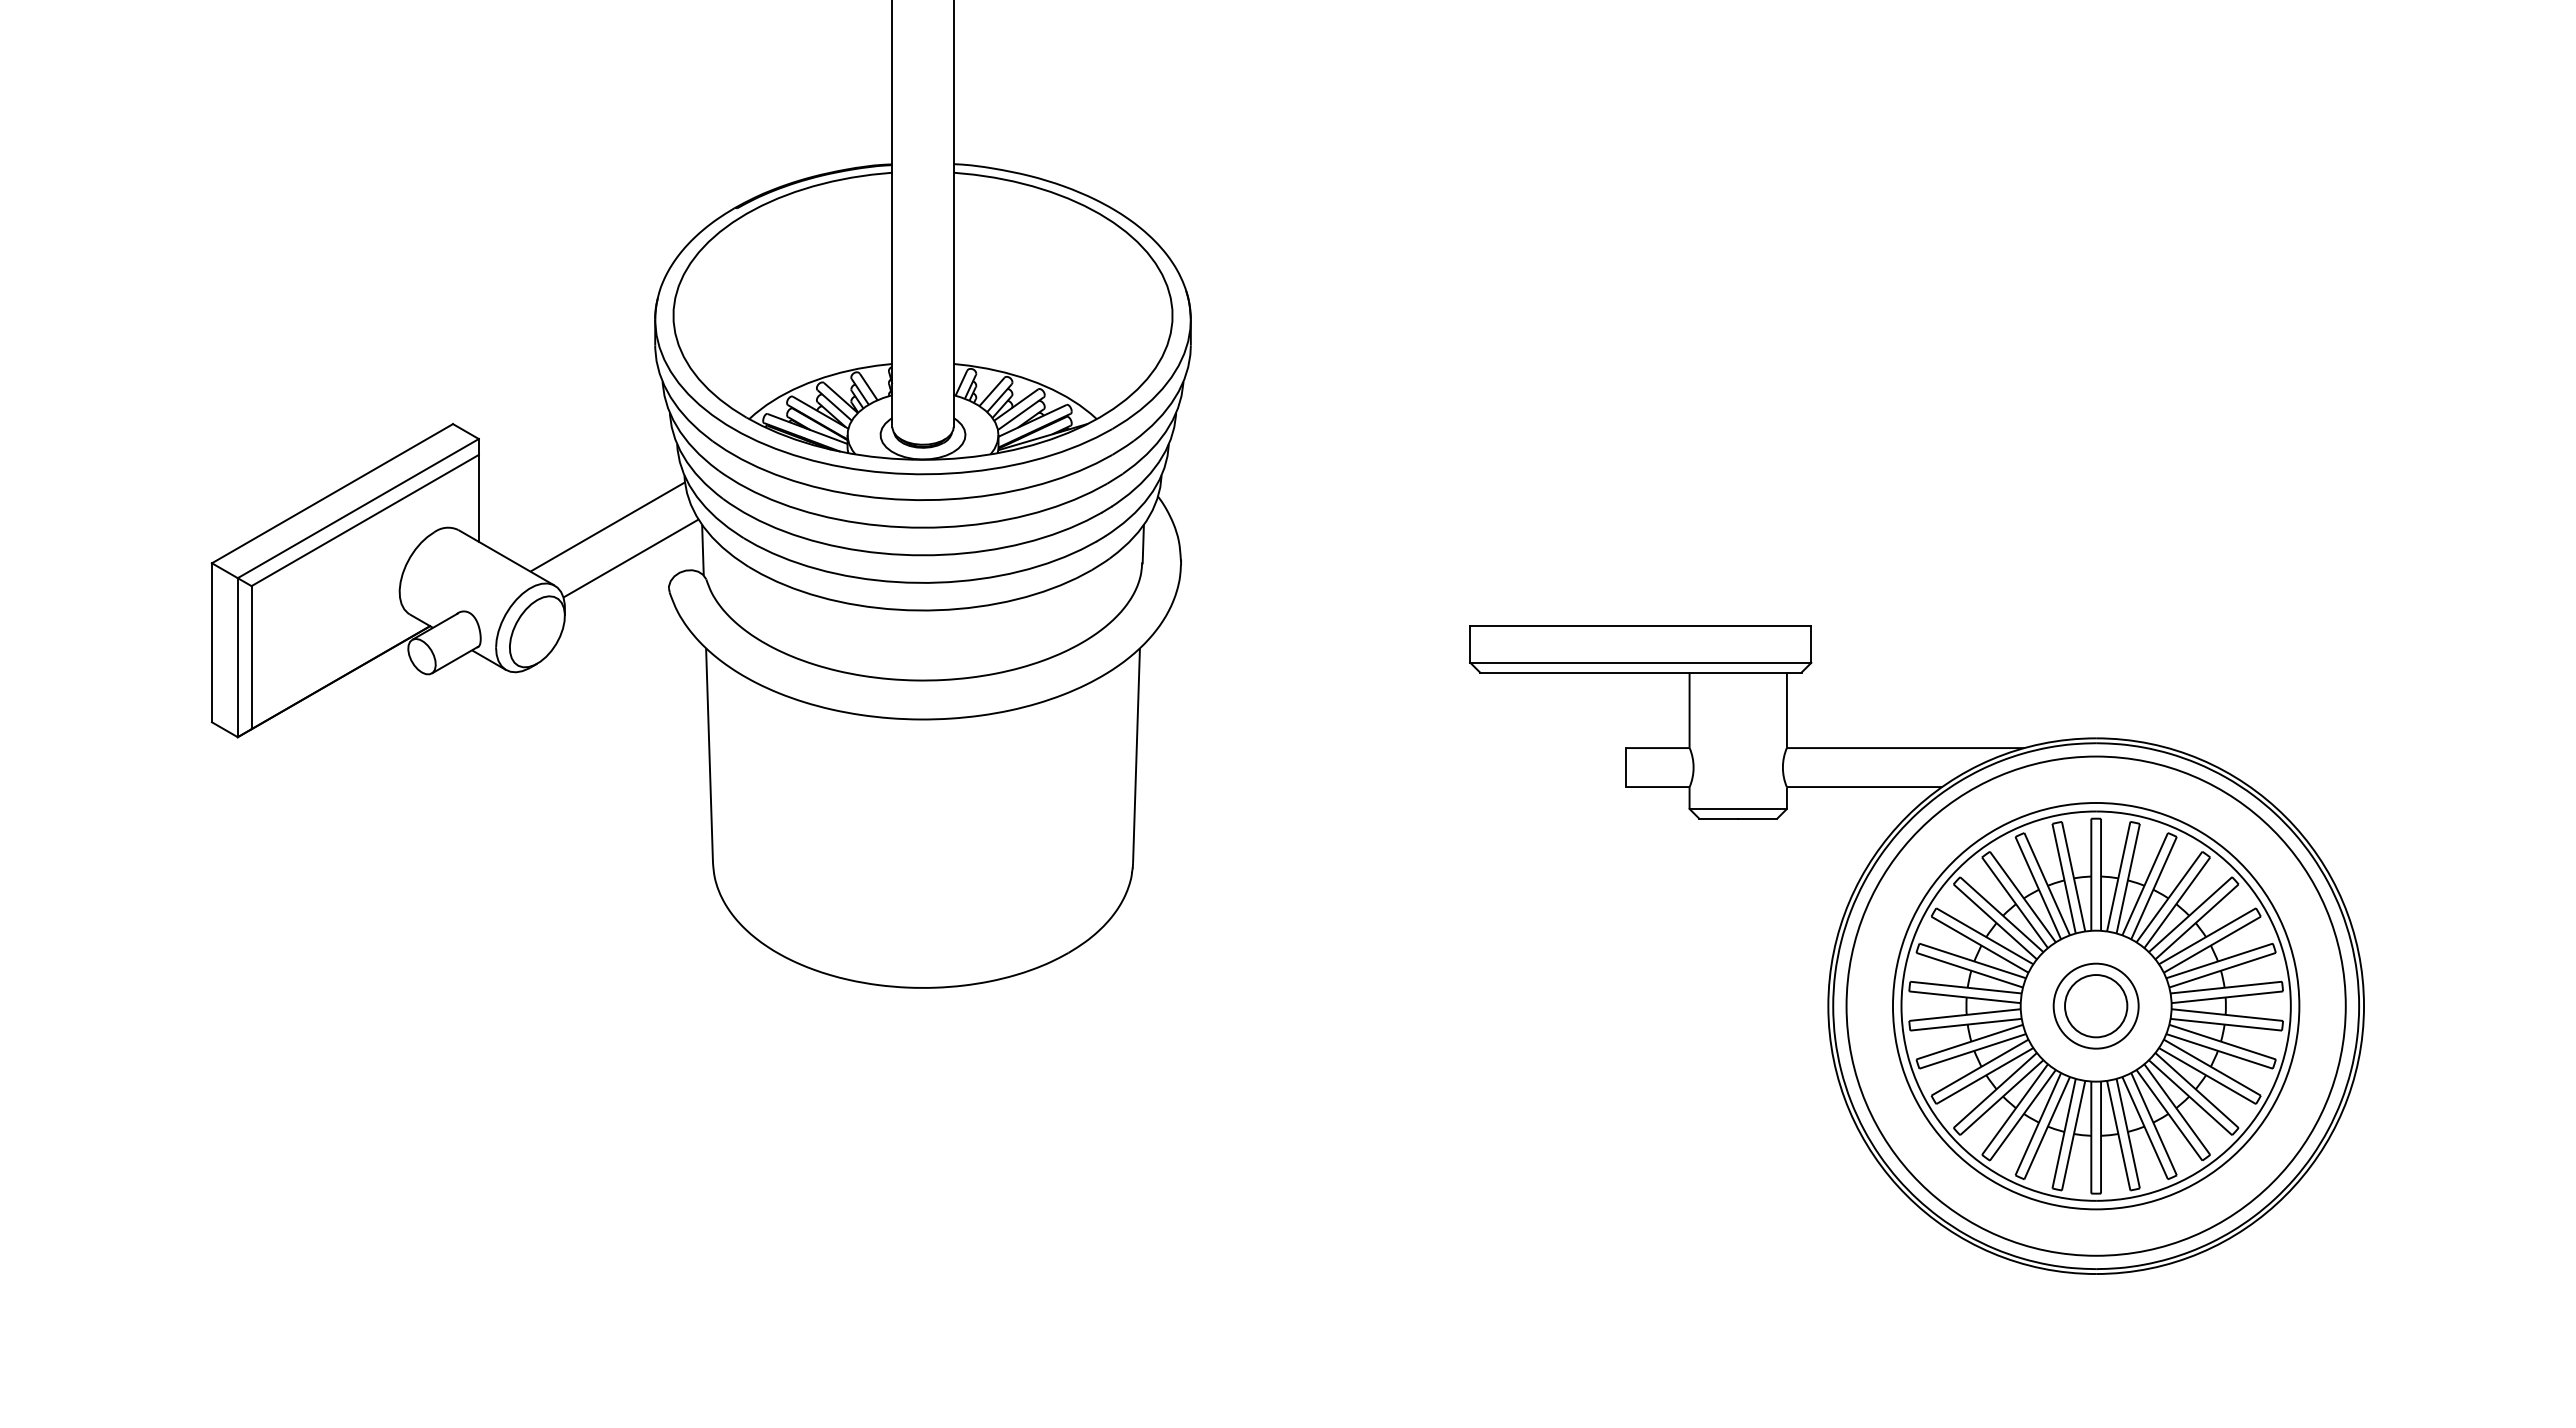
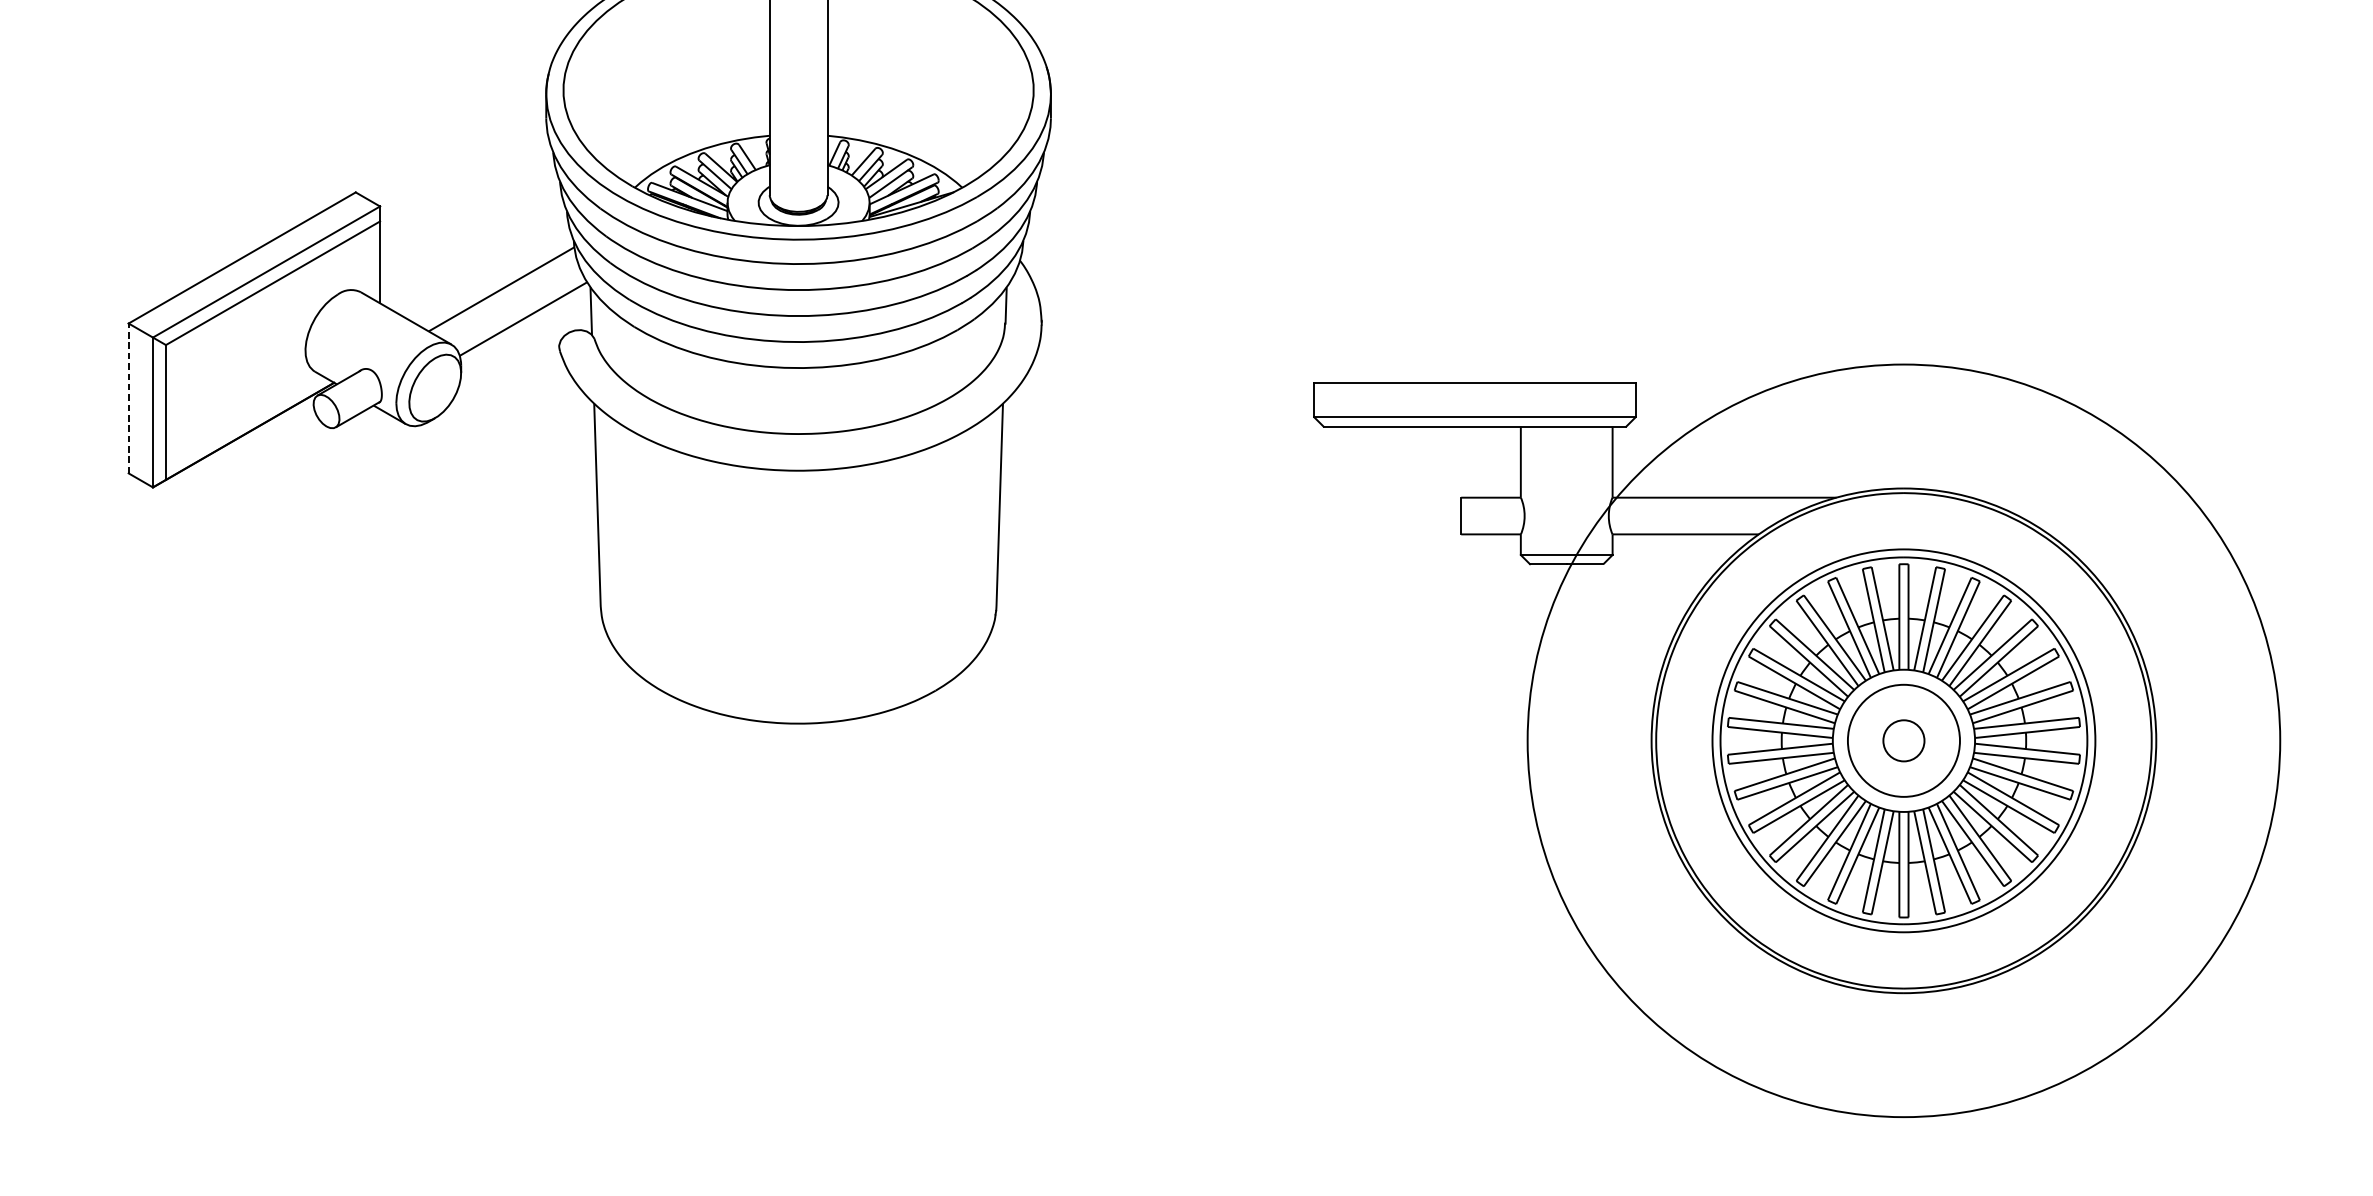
line: (211, 642) -> (128, 398), solid -> dashed
circle: (2095, 1005) -> (1903, 740), size x1.4
circle: (2095, 1005) -> (1903, 740), size x1.6
circle: (2096, 1006) -> (1904, 741), size x0.7

